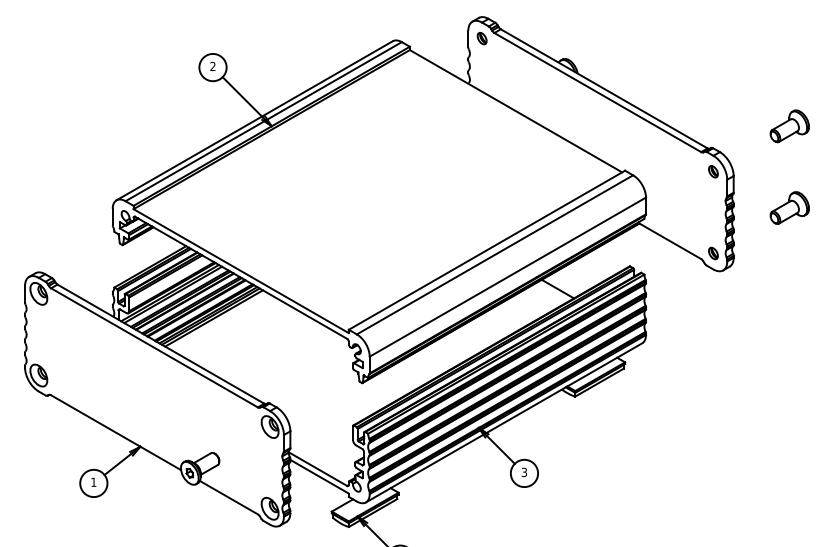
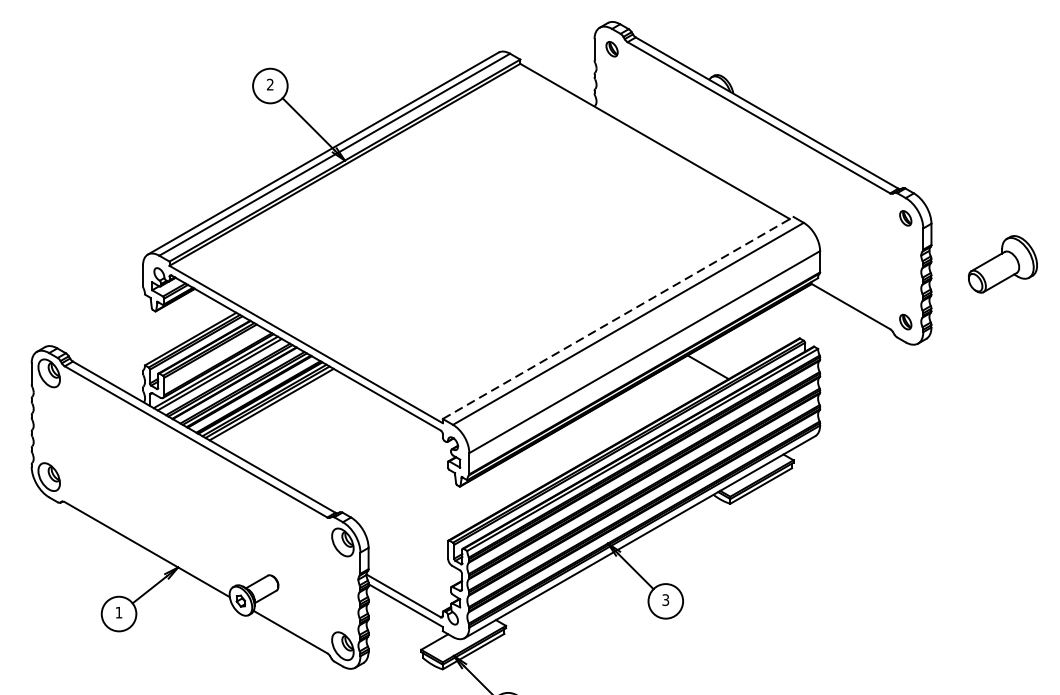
part: (789, 126) -> (1002, 160), removed
part: (789, 207) -> (1002, 263), size x1.4
line: (487, 250) -> (618, 318), solid -> dashed

